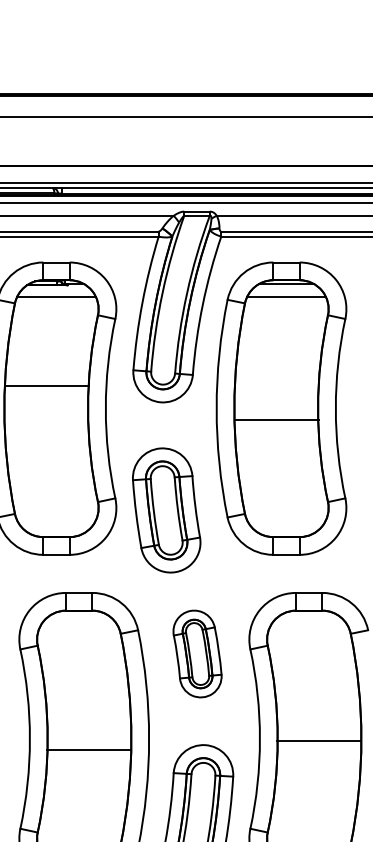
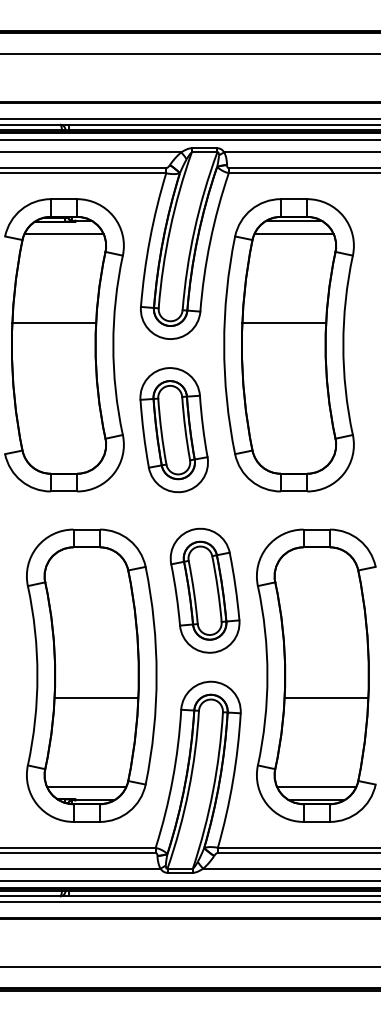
line: (276, 419) -> (284, 322), moved
part: (165, 510) -> (173, 430), moved
part: (196, 653) -> (204, 590), size x1.43
line: (318, 740) -> (326, 698), moved
line: (88, 749) -> (96, 698), moved

